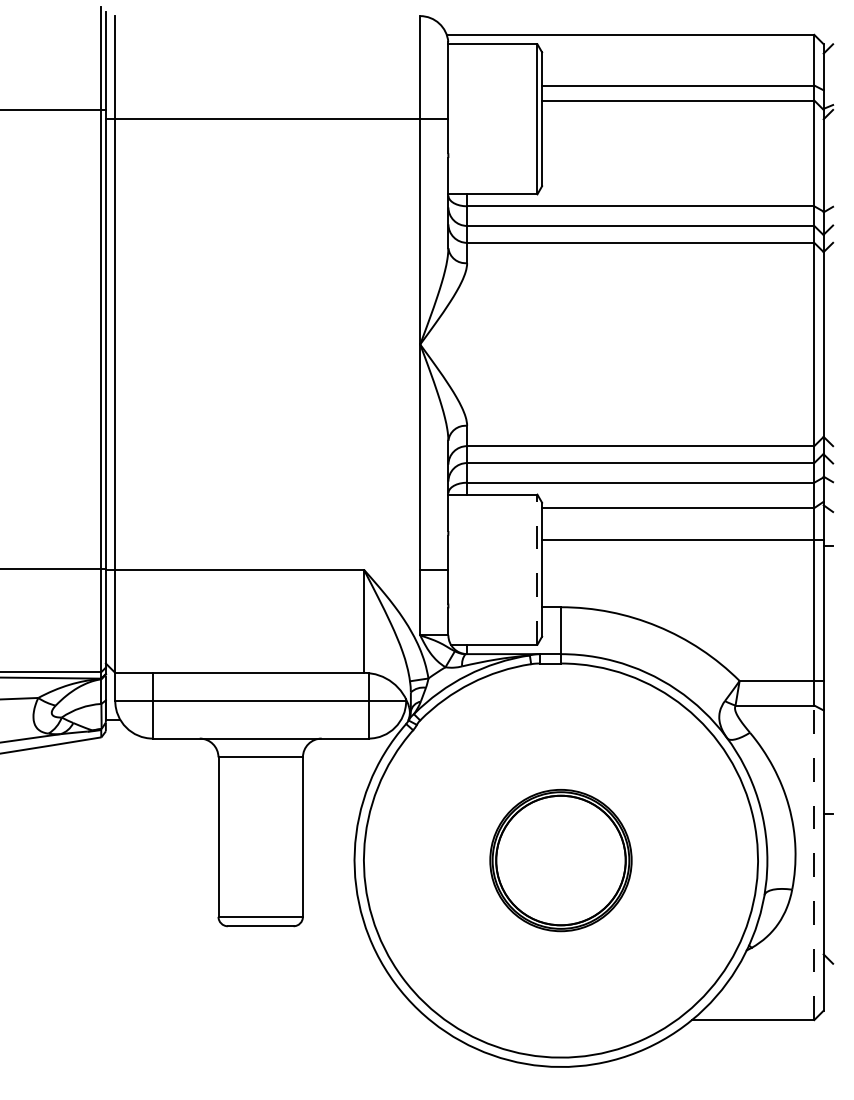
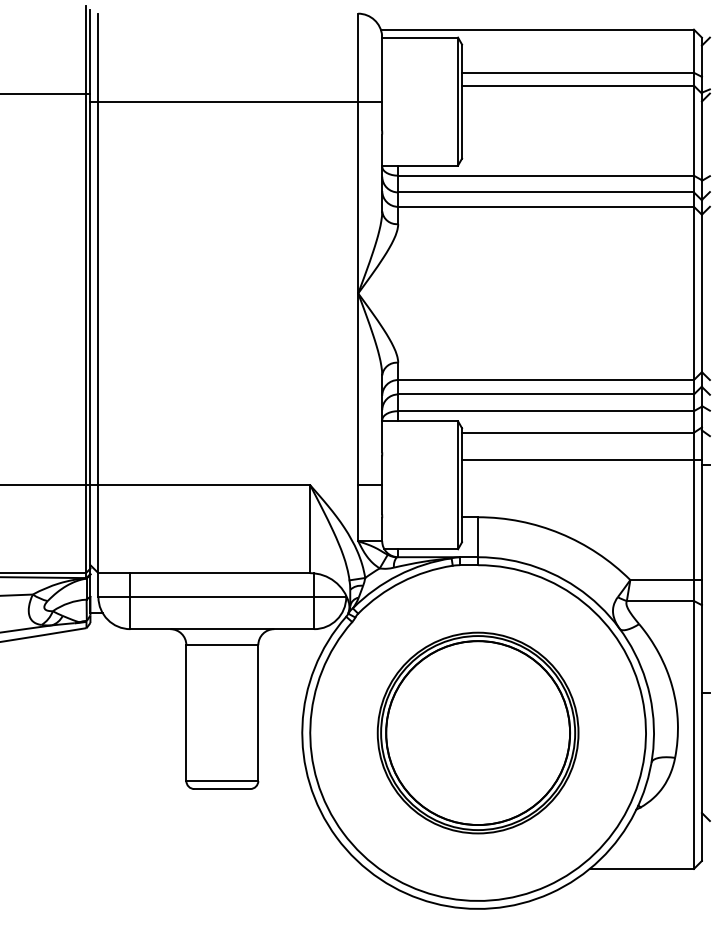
line: (537, 569) -> (458, 485), dashed -> solid
part: (560, 860) -> (477, 733), size x1.67
line: (814, 862) -> (694, 734), dashed -> solid

